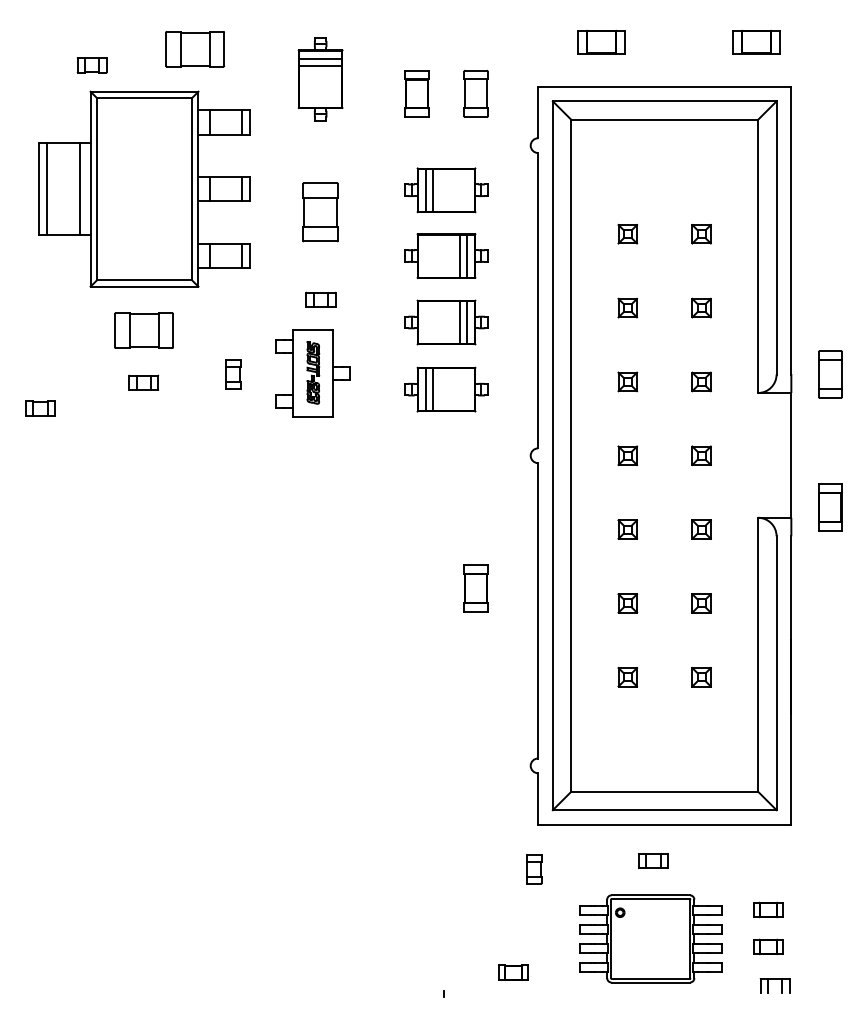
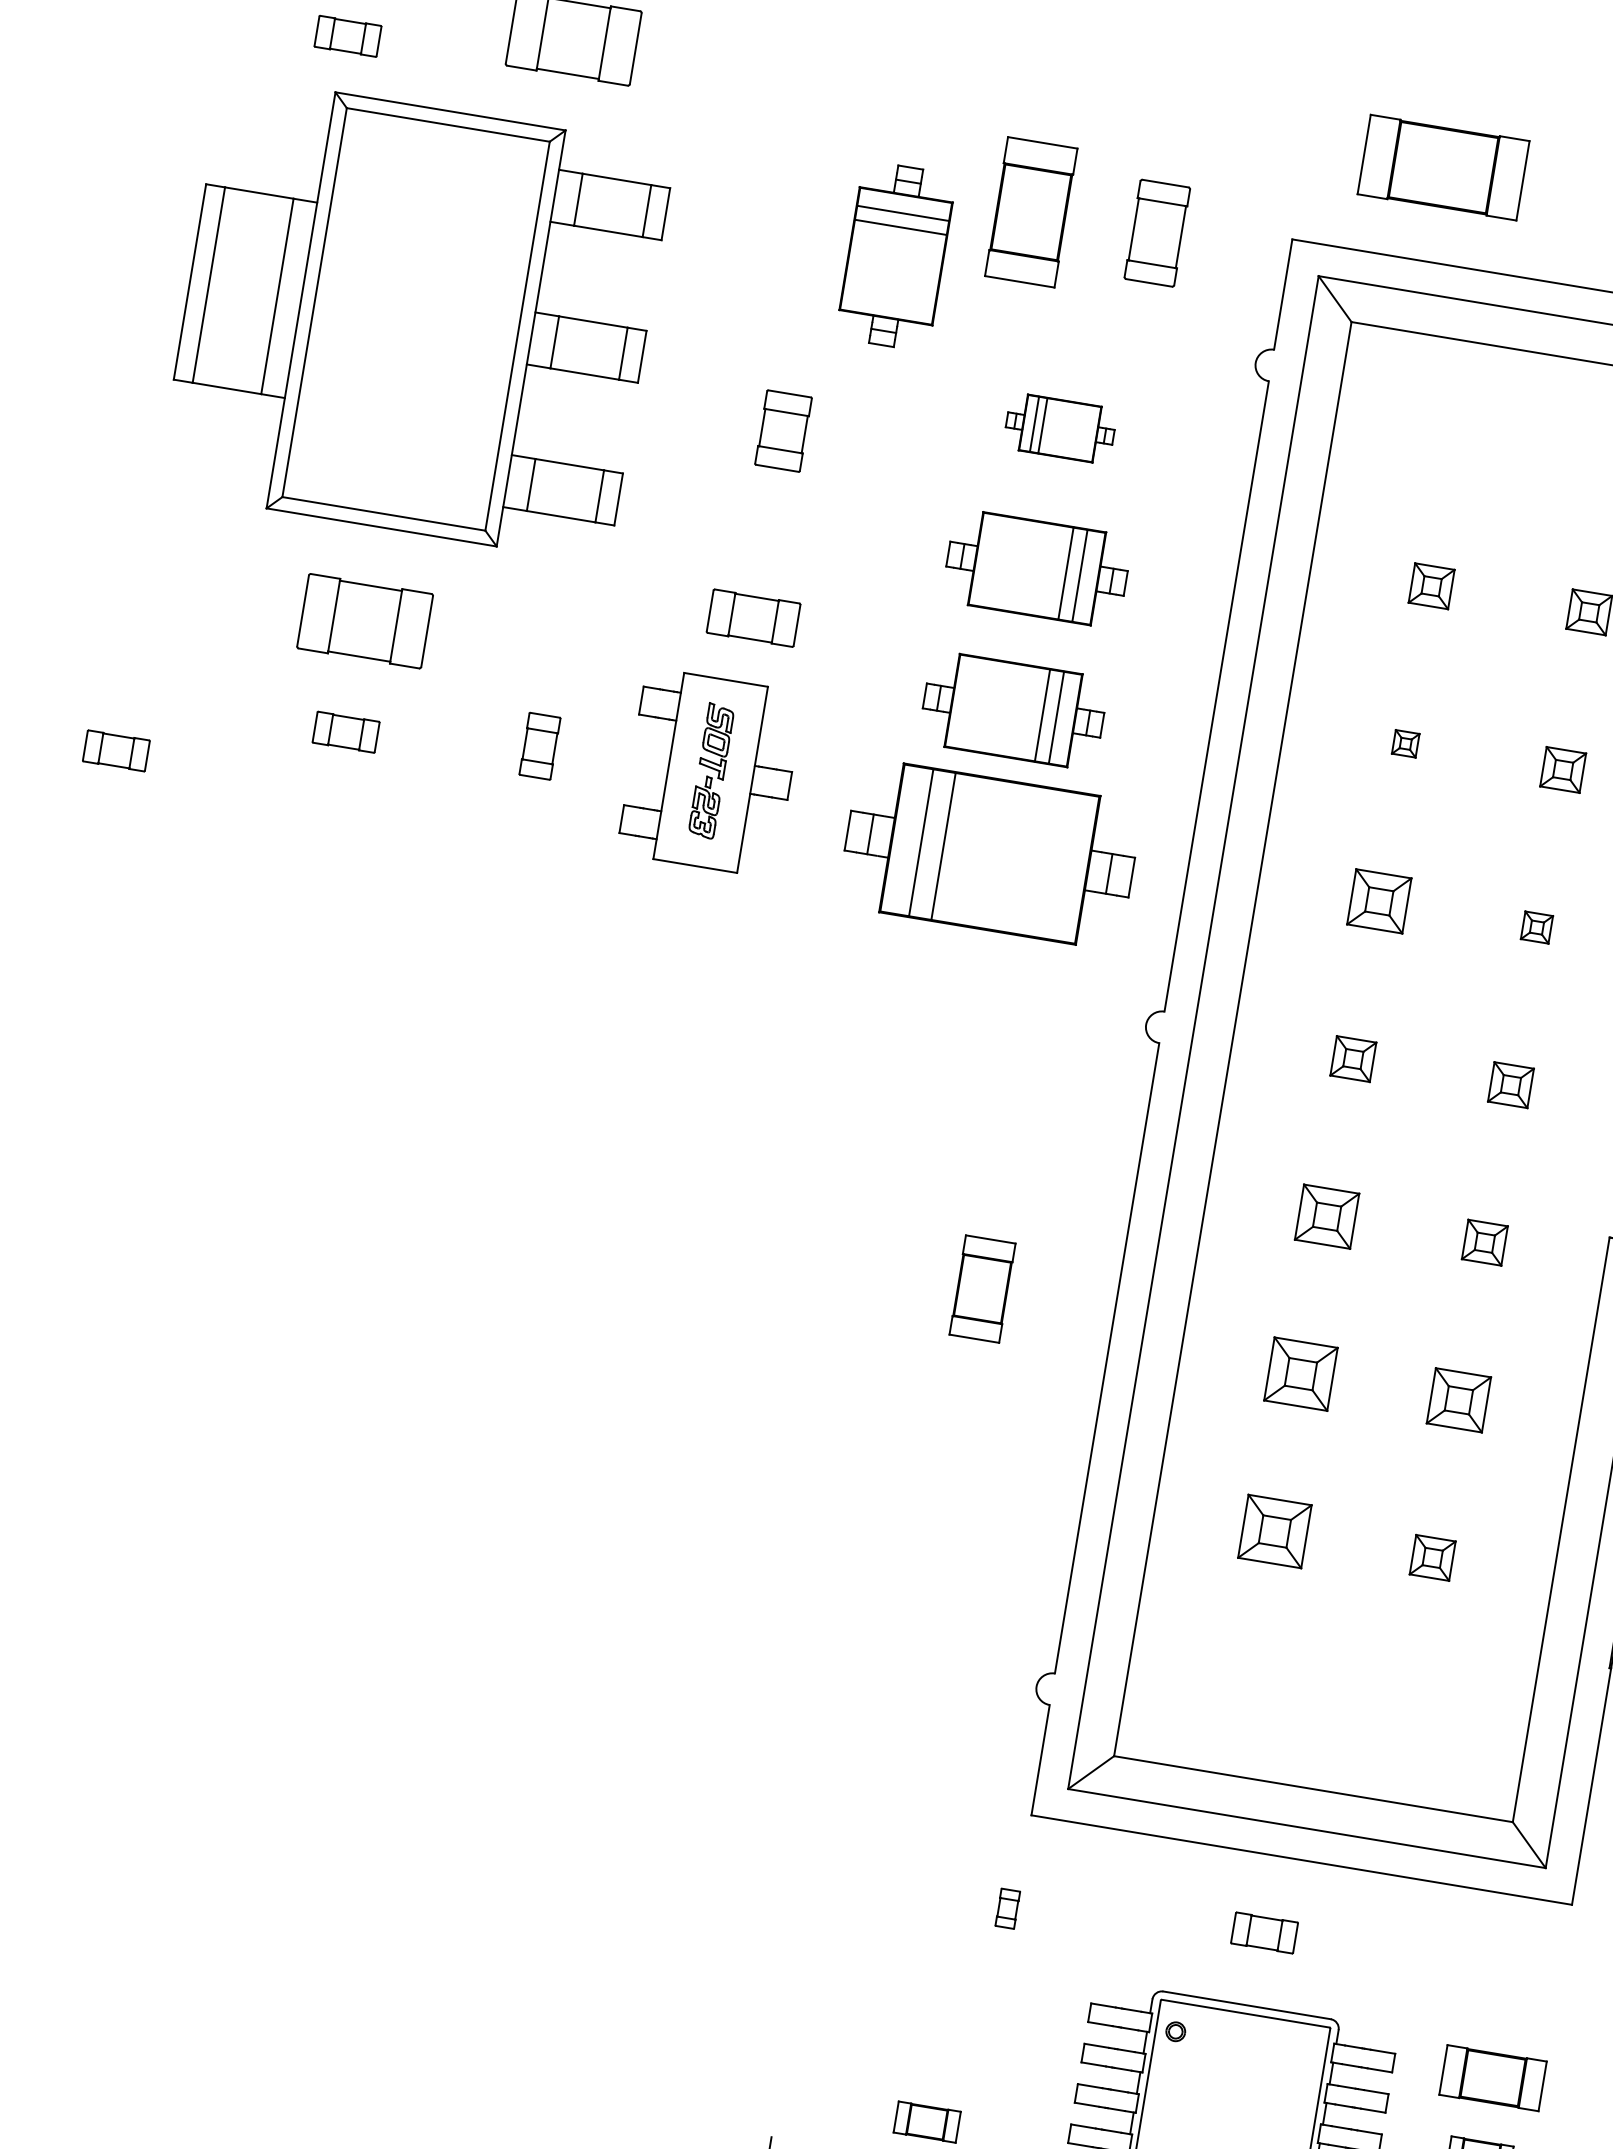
part: (601, 41) -> (1443, 165), size x1.6
part: (320, 79) -> (895, 256), moved
part: (416, 93) -> (1030, 211), size x1.4
part: (446, 190) -> (1060, 428), size x0.6
part: (320, 212) -> (783, 431), size x0.6
part: (320, 299) -> (752, 616), size x1.4
part: (627, 307) -> (1405, 742), size x0.6
part: (627, 381) -> (1378, 900), size x1.4
part: (701, 381) -> (1536, 926), size x0.7
part: (446, 389) -> (989, 853), size x1.6
part: (627, 529) -> (1326, 1216), size x1.4
part: (627, 603) -> (1300, 1374), size x1.6
part: (701, 603) -> (1458, 1400), size x1.4
part: (627, 677) -> (1274, 1532), size x1.6
part: (534, 869) -> (1008, 1909), size x0.6
part: (768, 909) -> (1493, 2077), size x1.6

